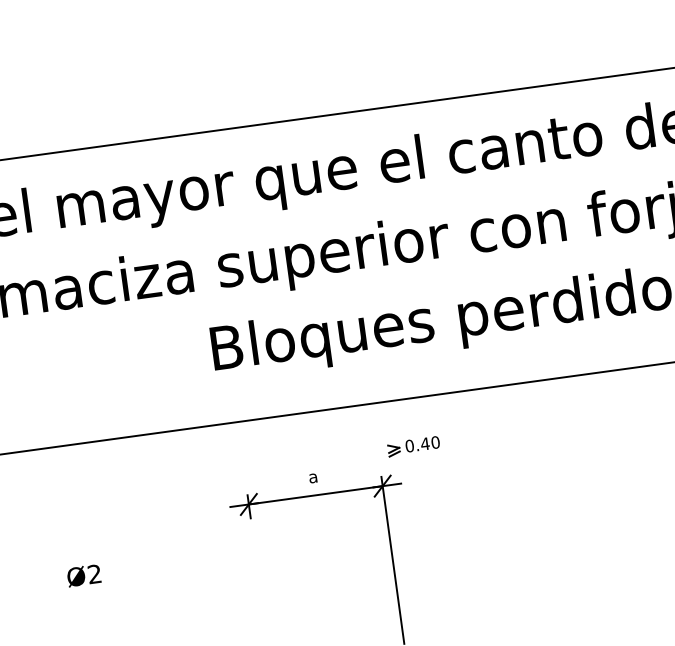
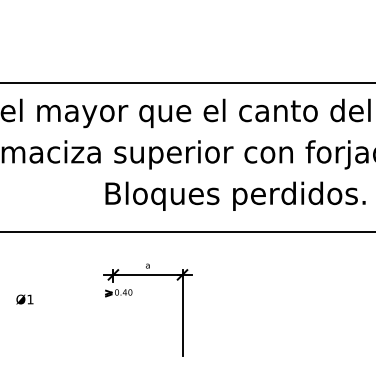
part: (412, 447) -> (118, 293), moved
text: (94, 574) -> (30, 299), Ø2 -> Ø1

